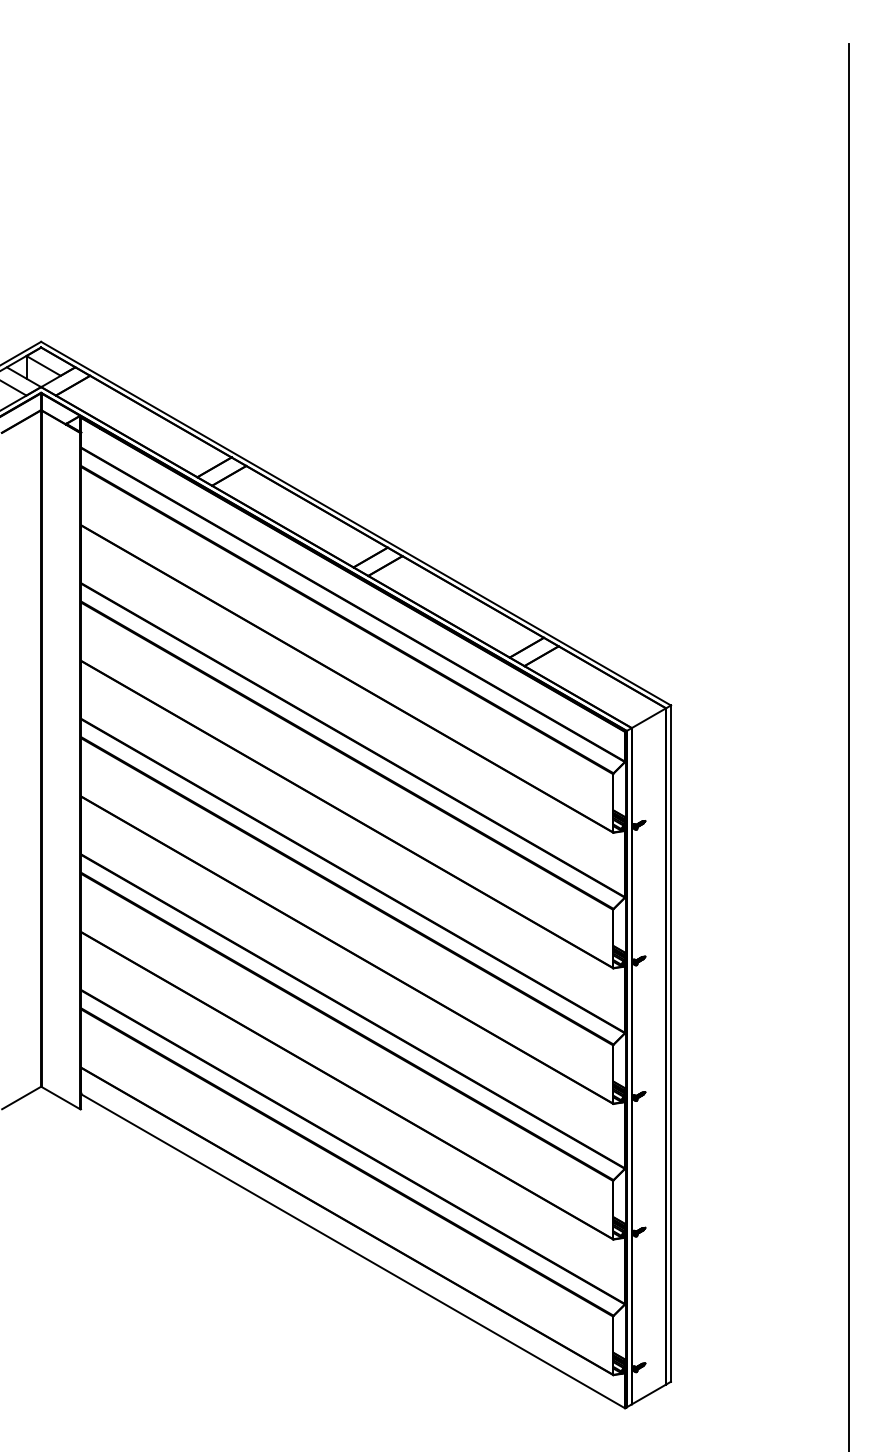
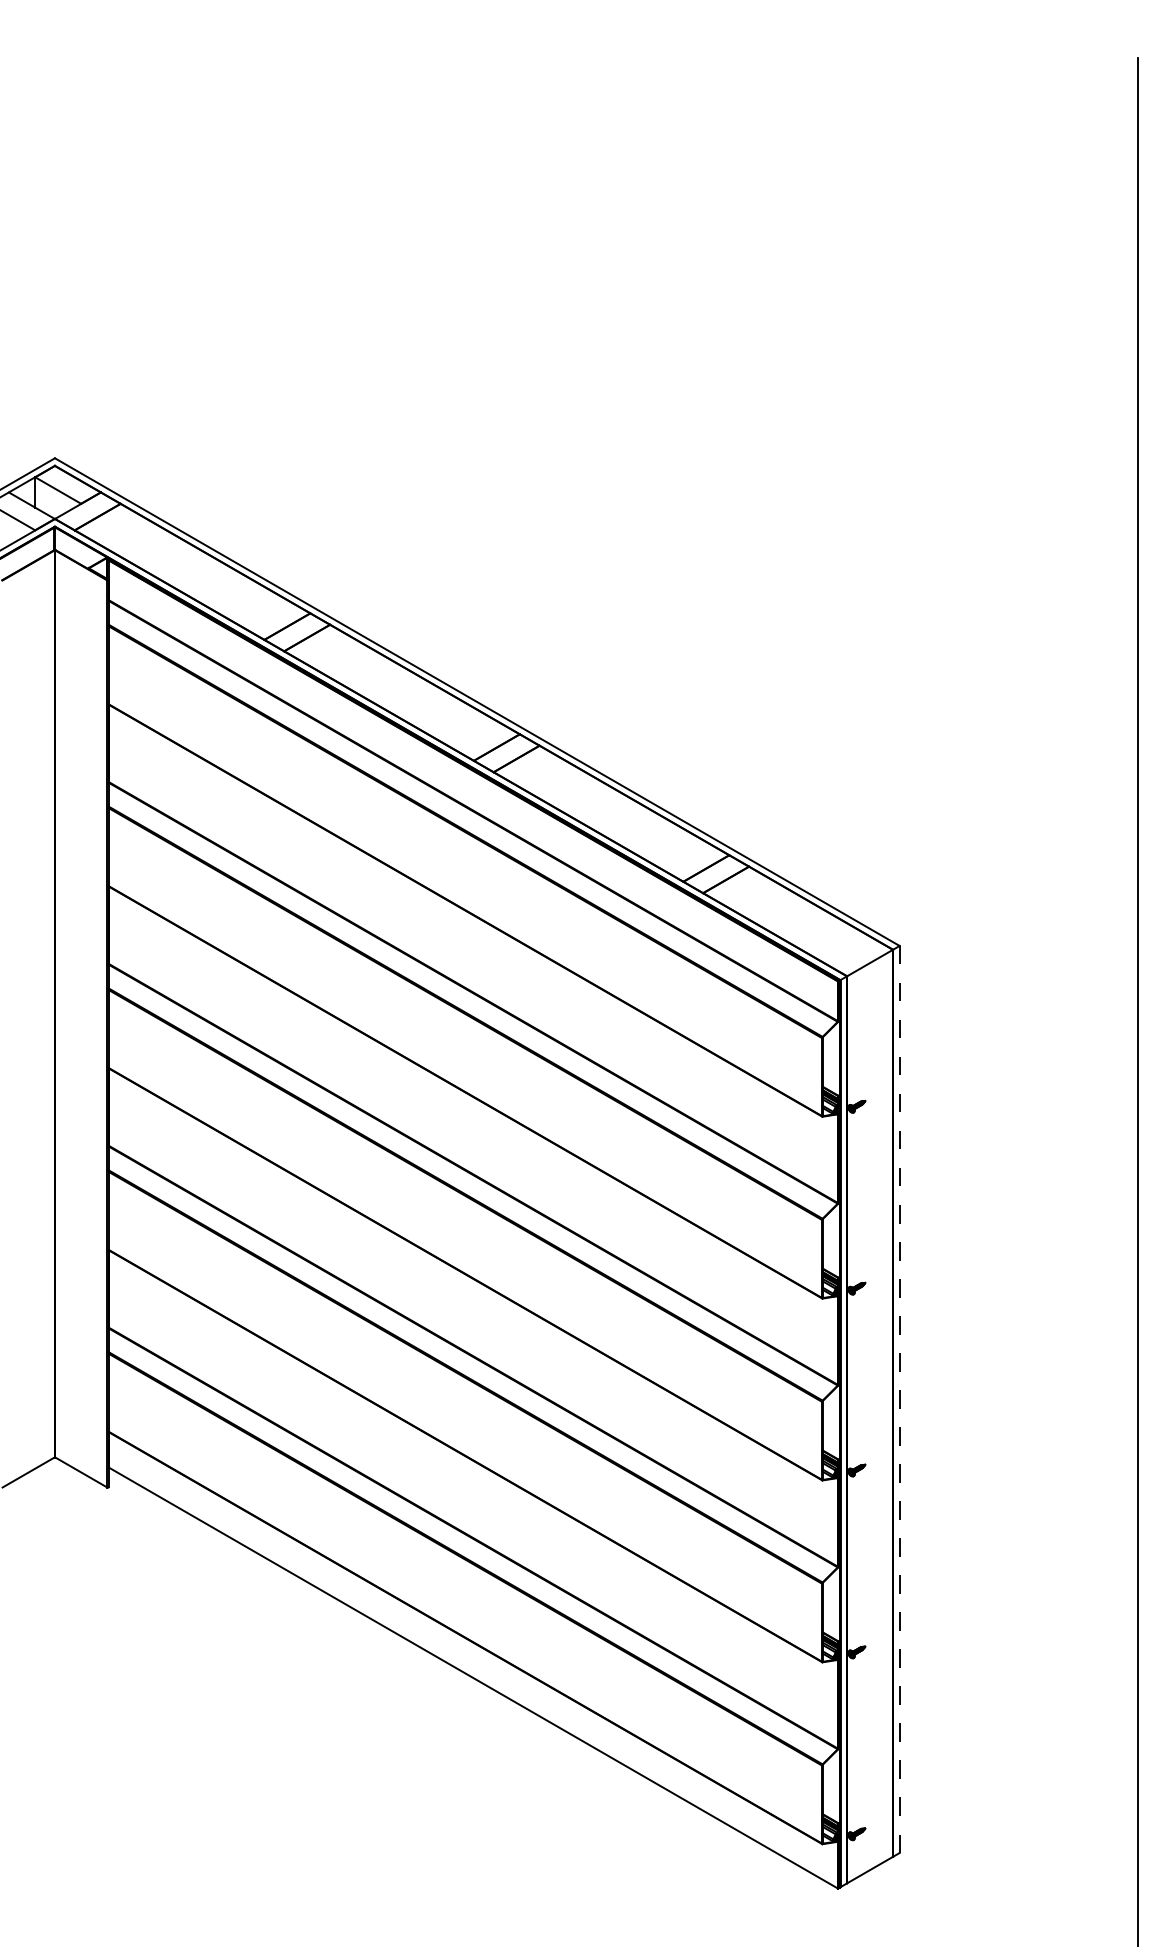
line: (670, 1043) -> (899, 1399), solid -> dashed

